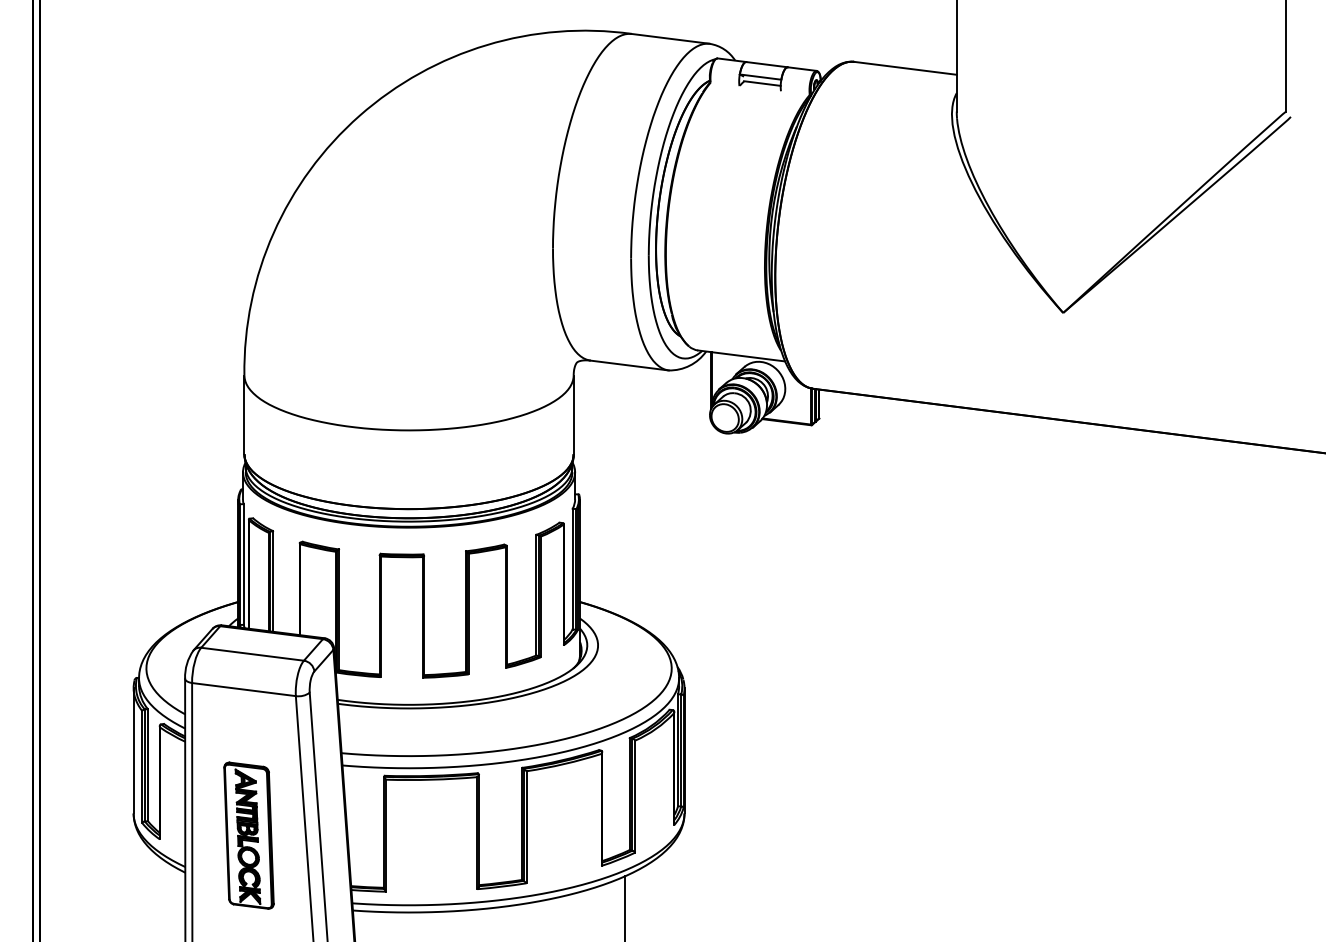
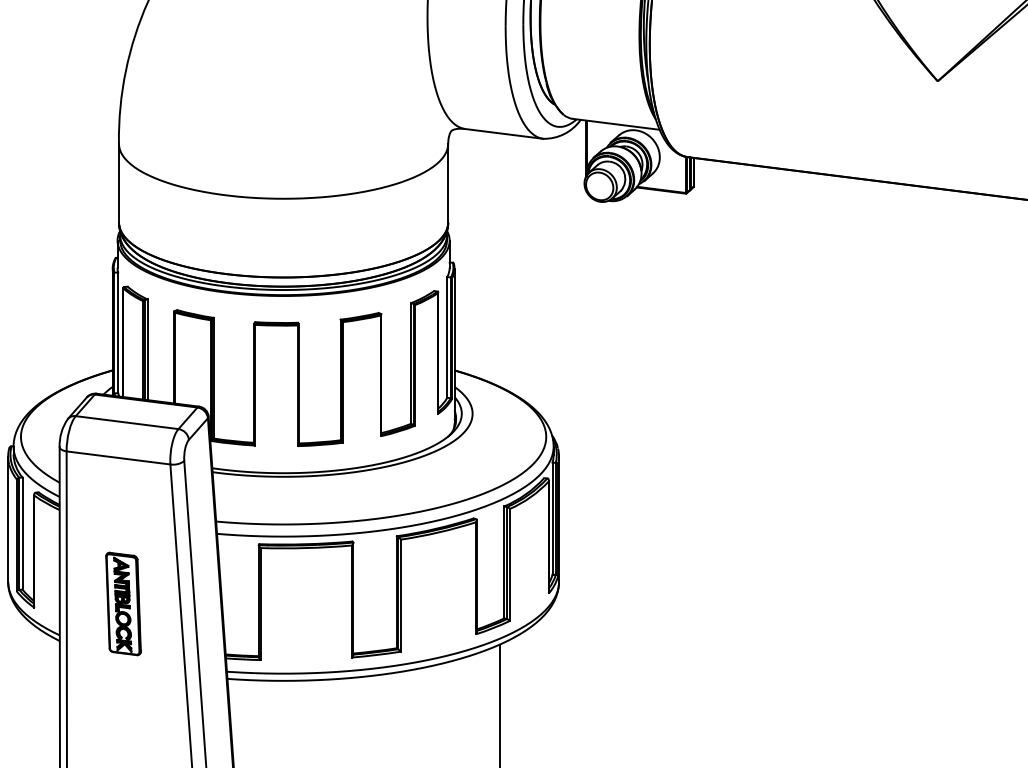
part: (248, 835) -> (123, 603), size x0.7

